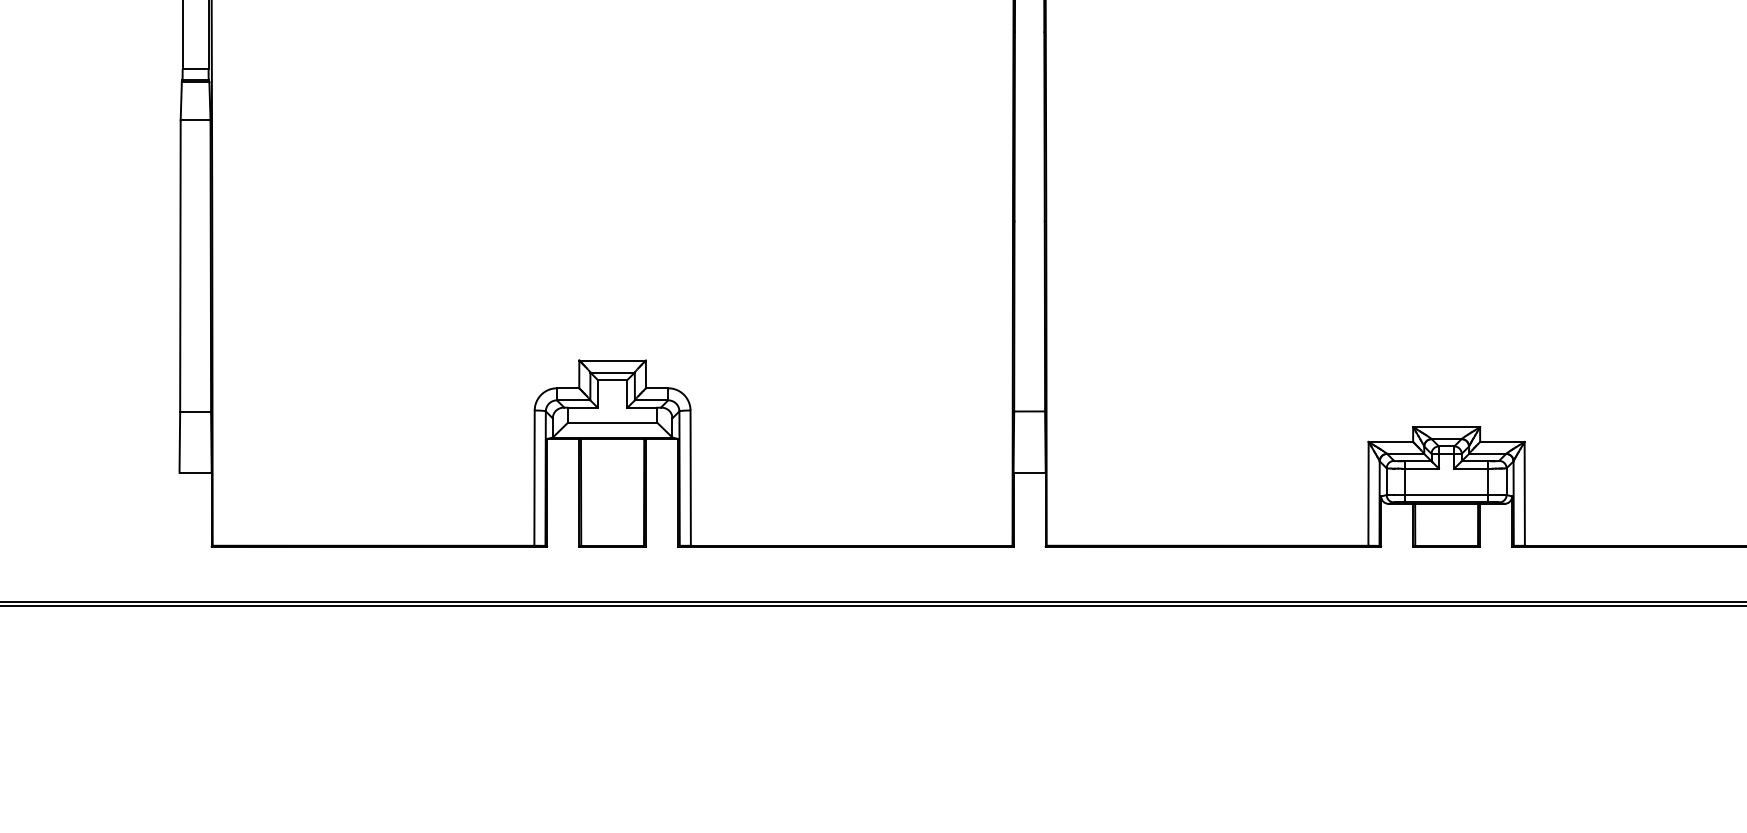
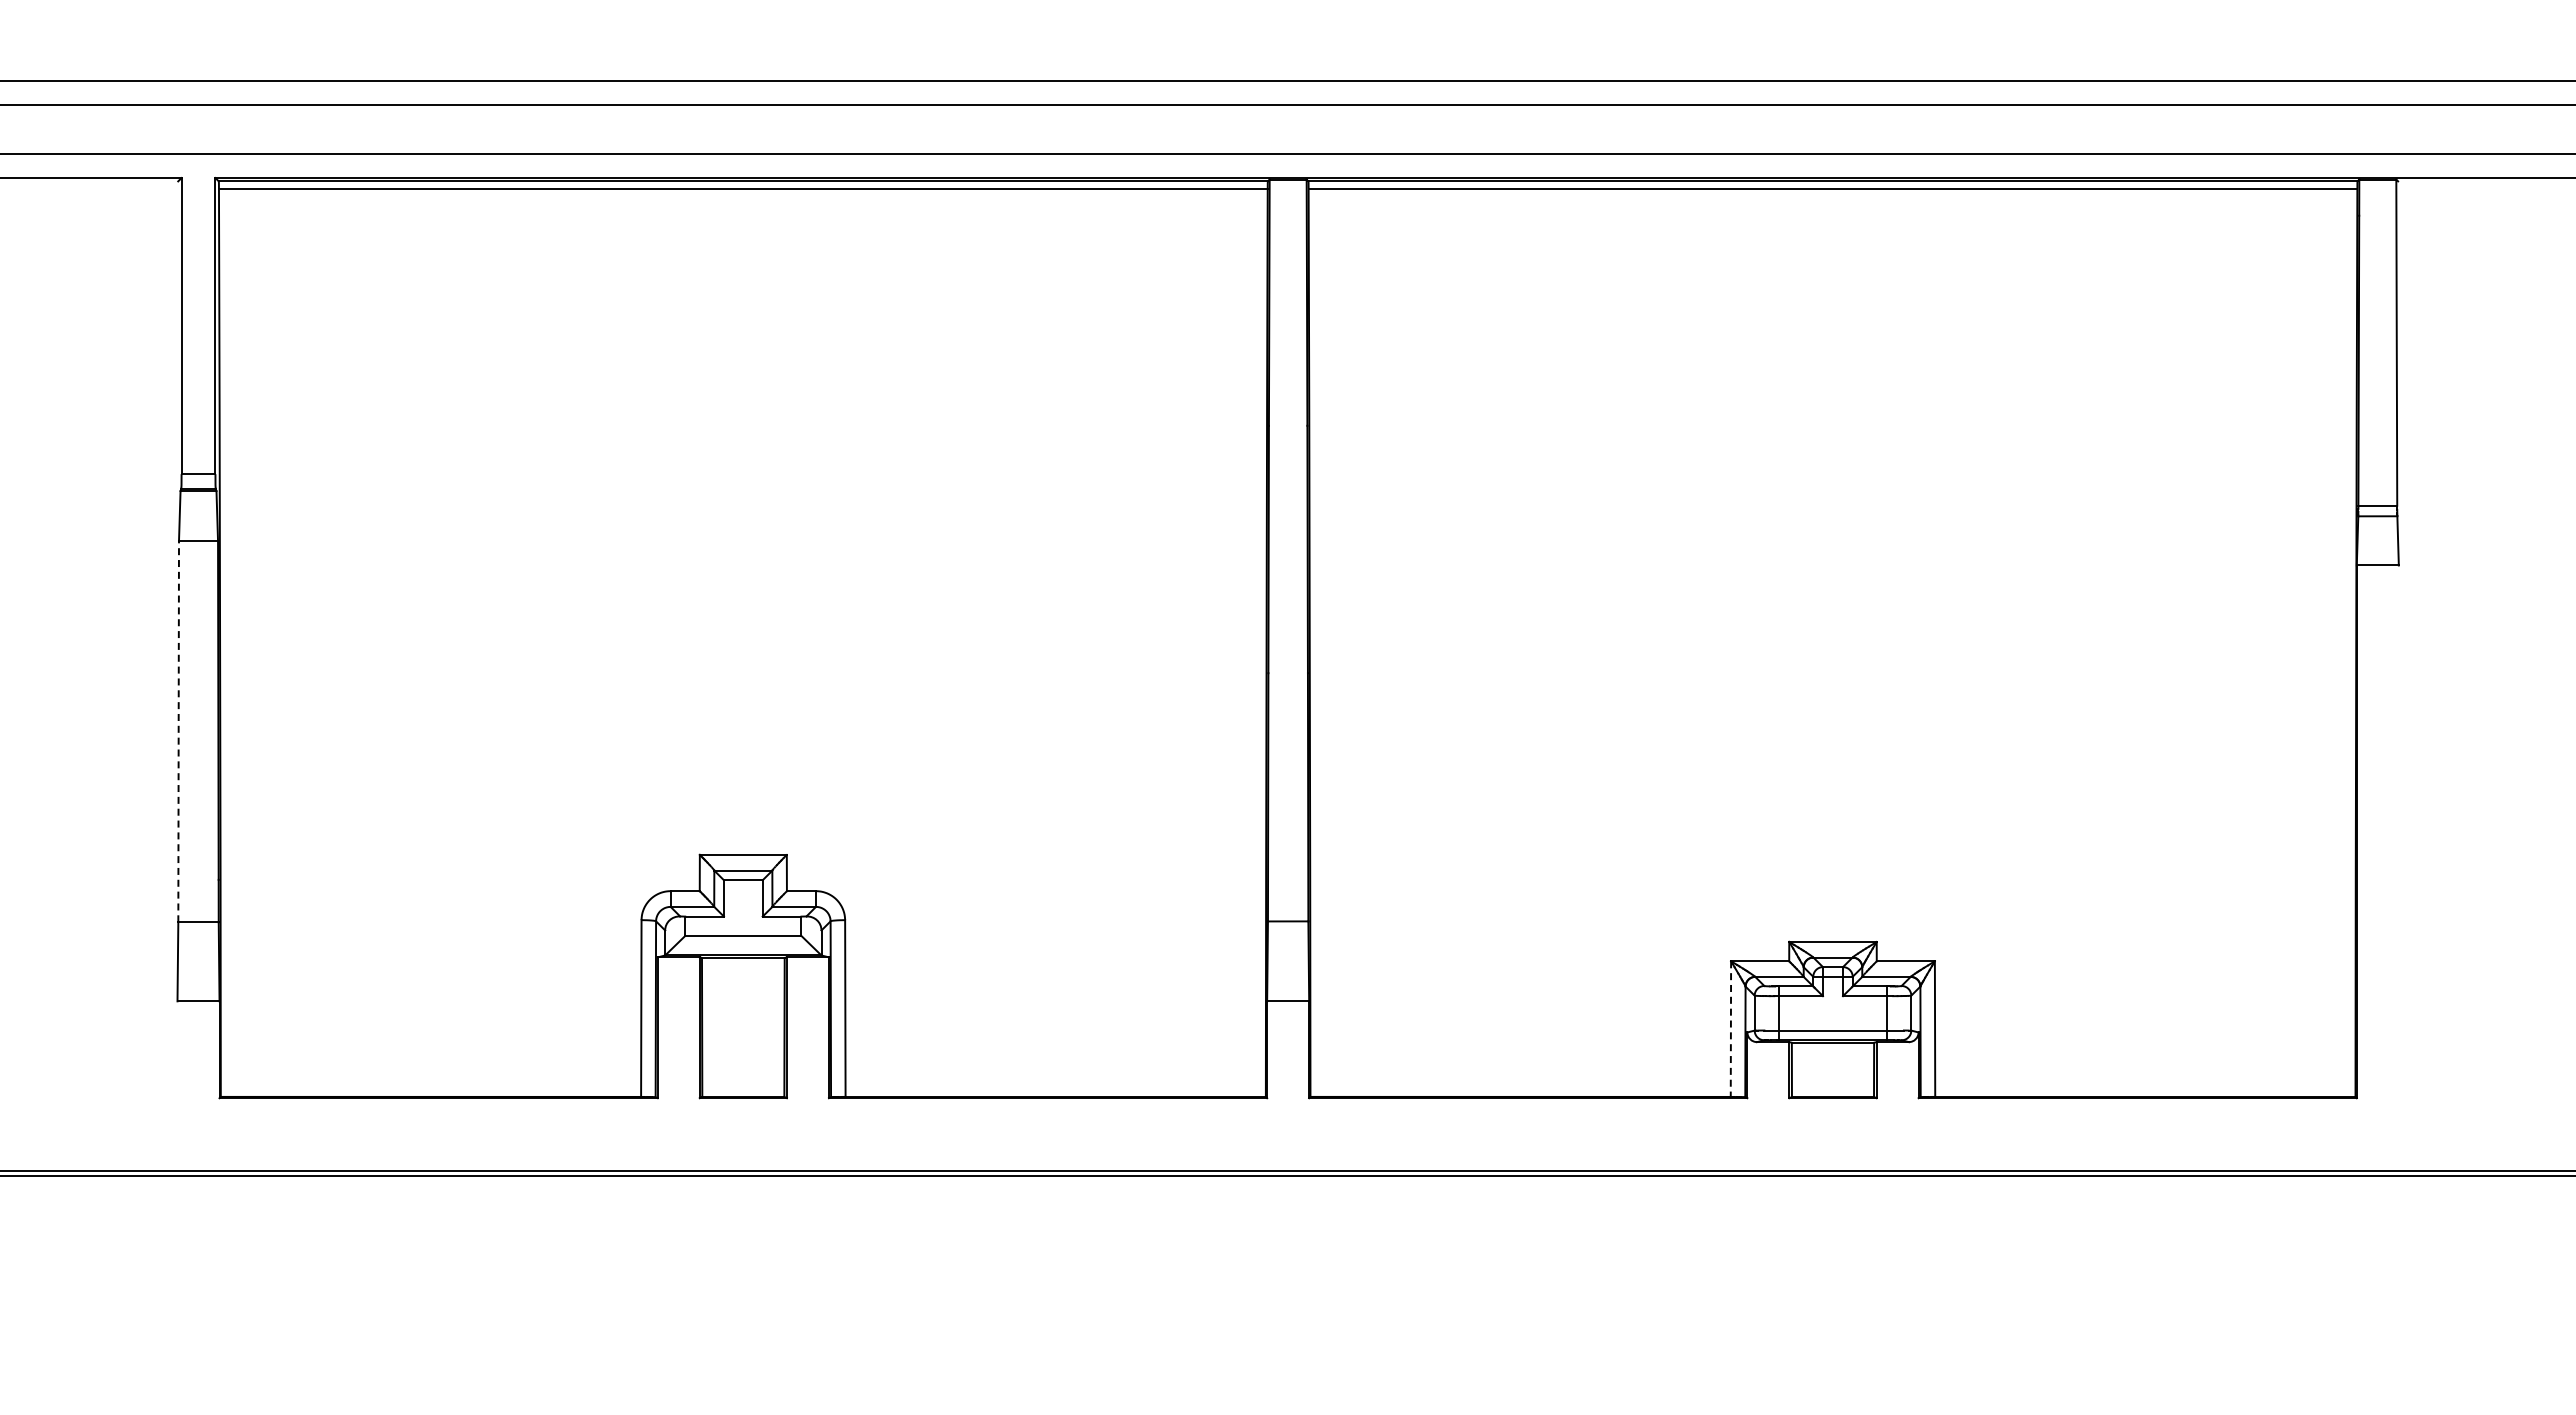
line: (180, 266) -> (178, 731), solid -> dashed
line: (1368, 494) -> (1730, 1029), solid -> dashed

